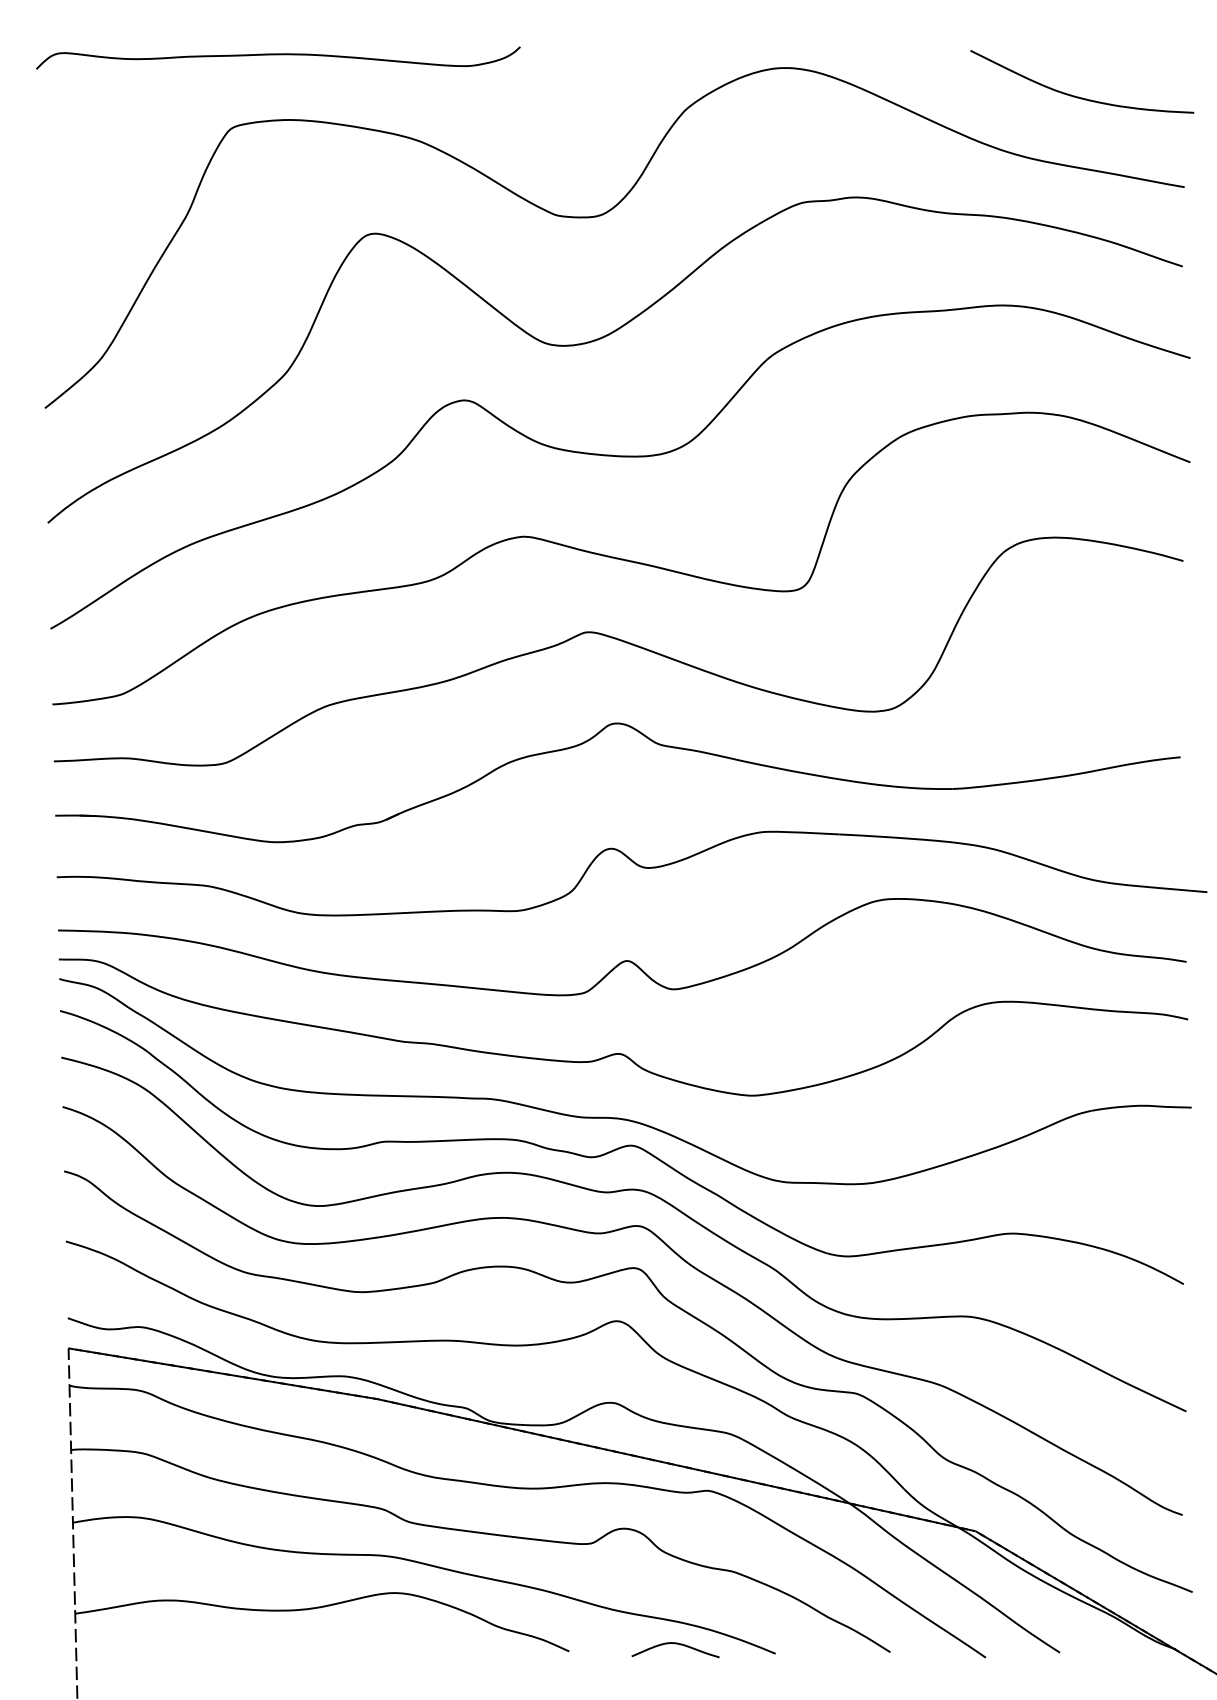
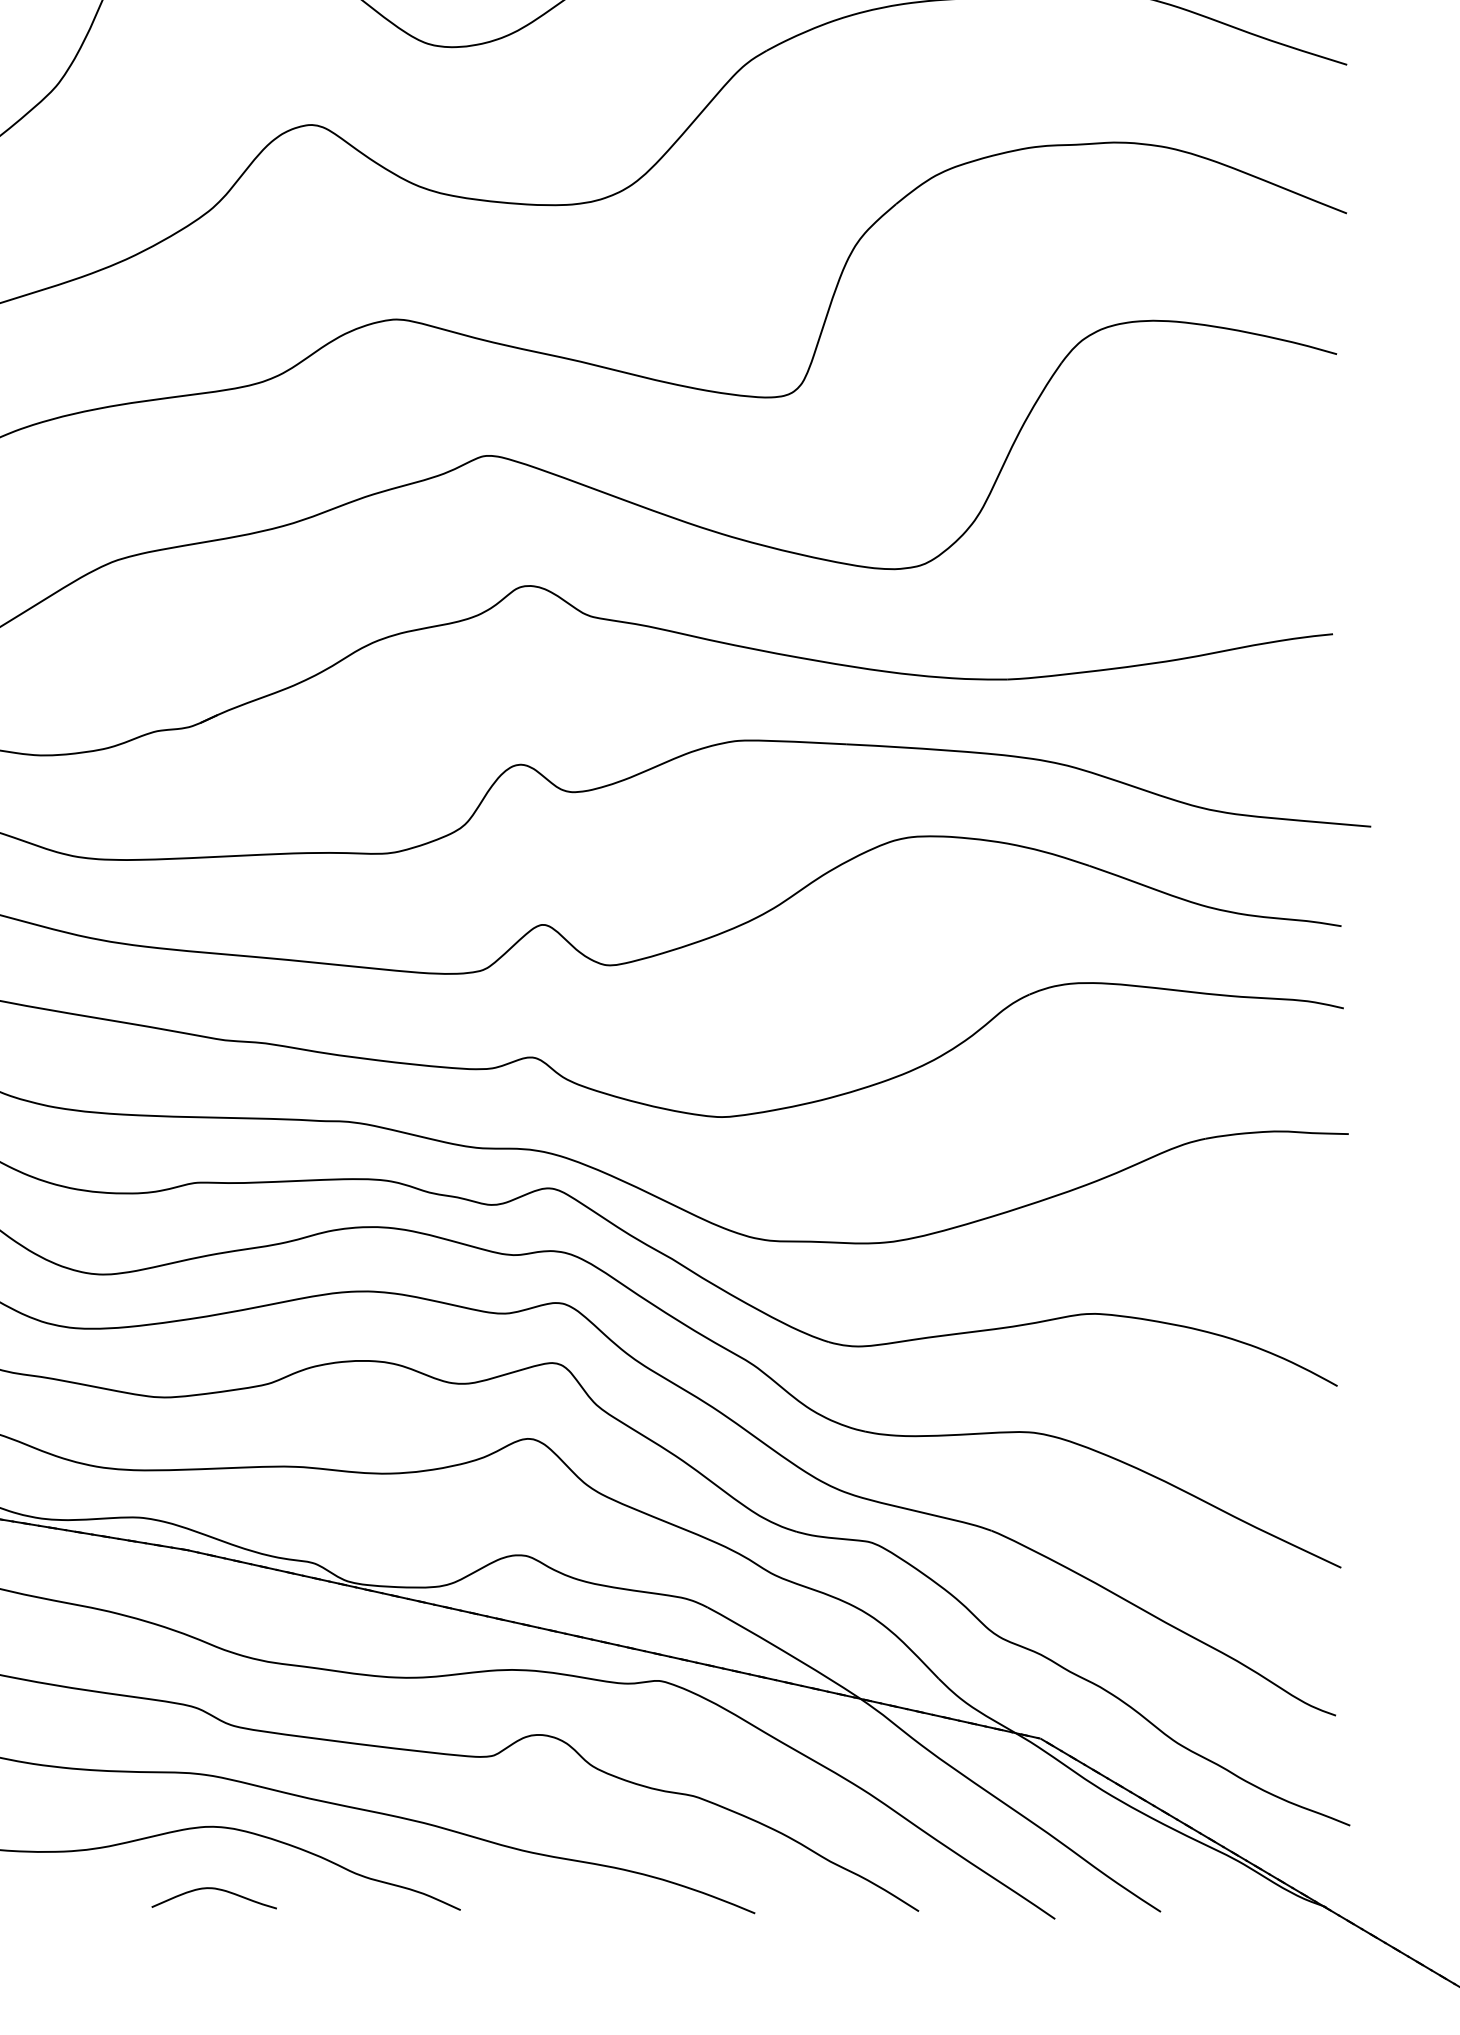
curve: (675, 1644) -> (214, 1890), moved

